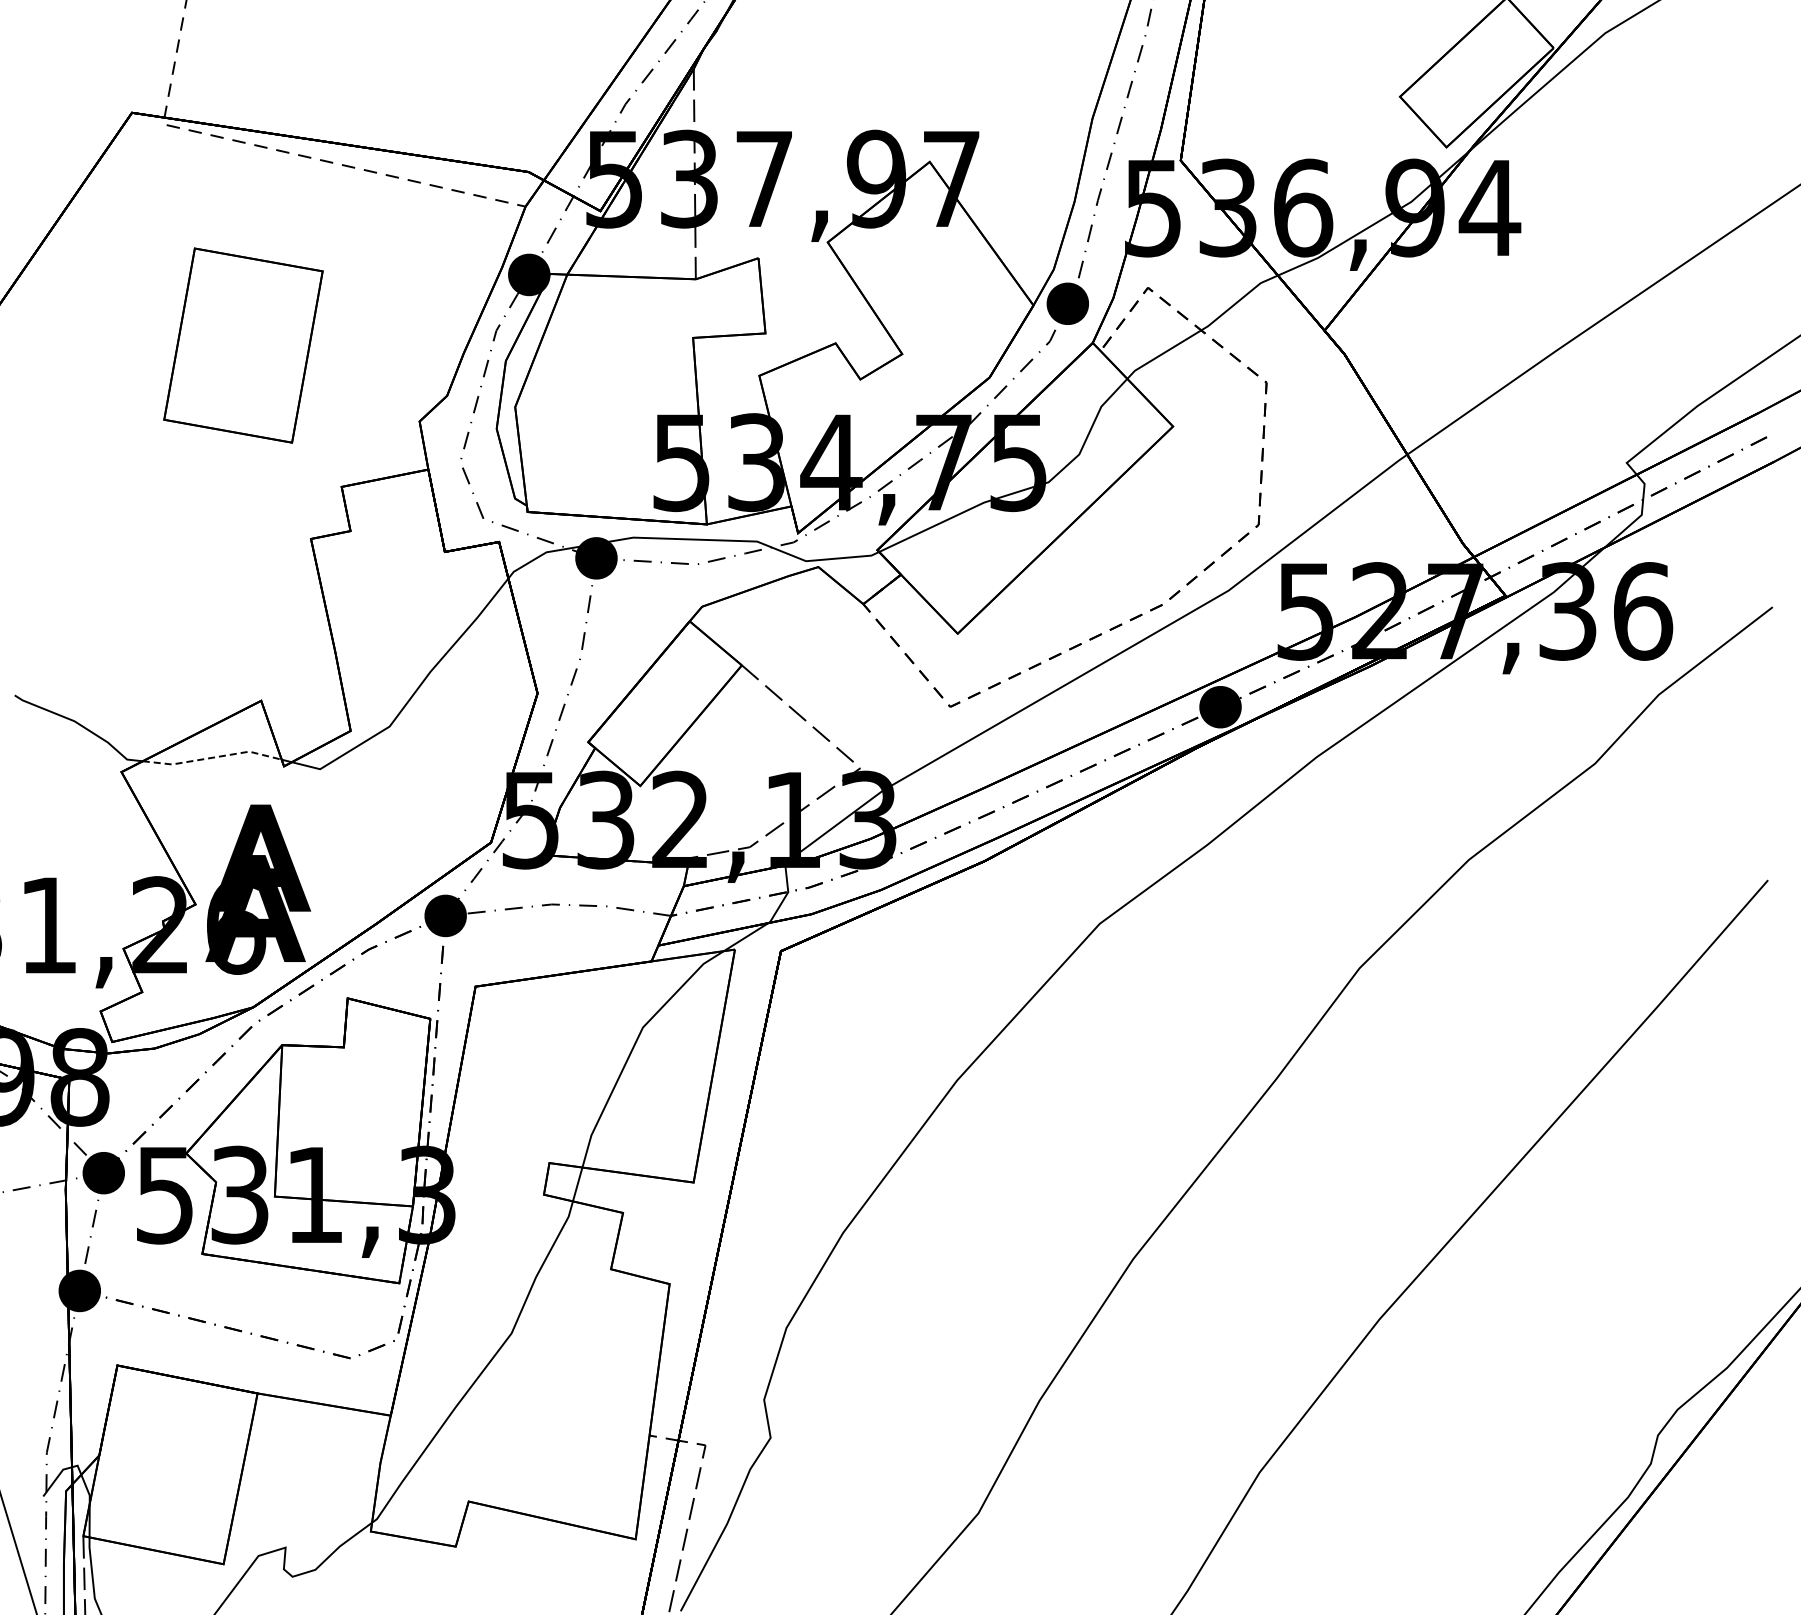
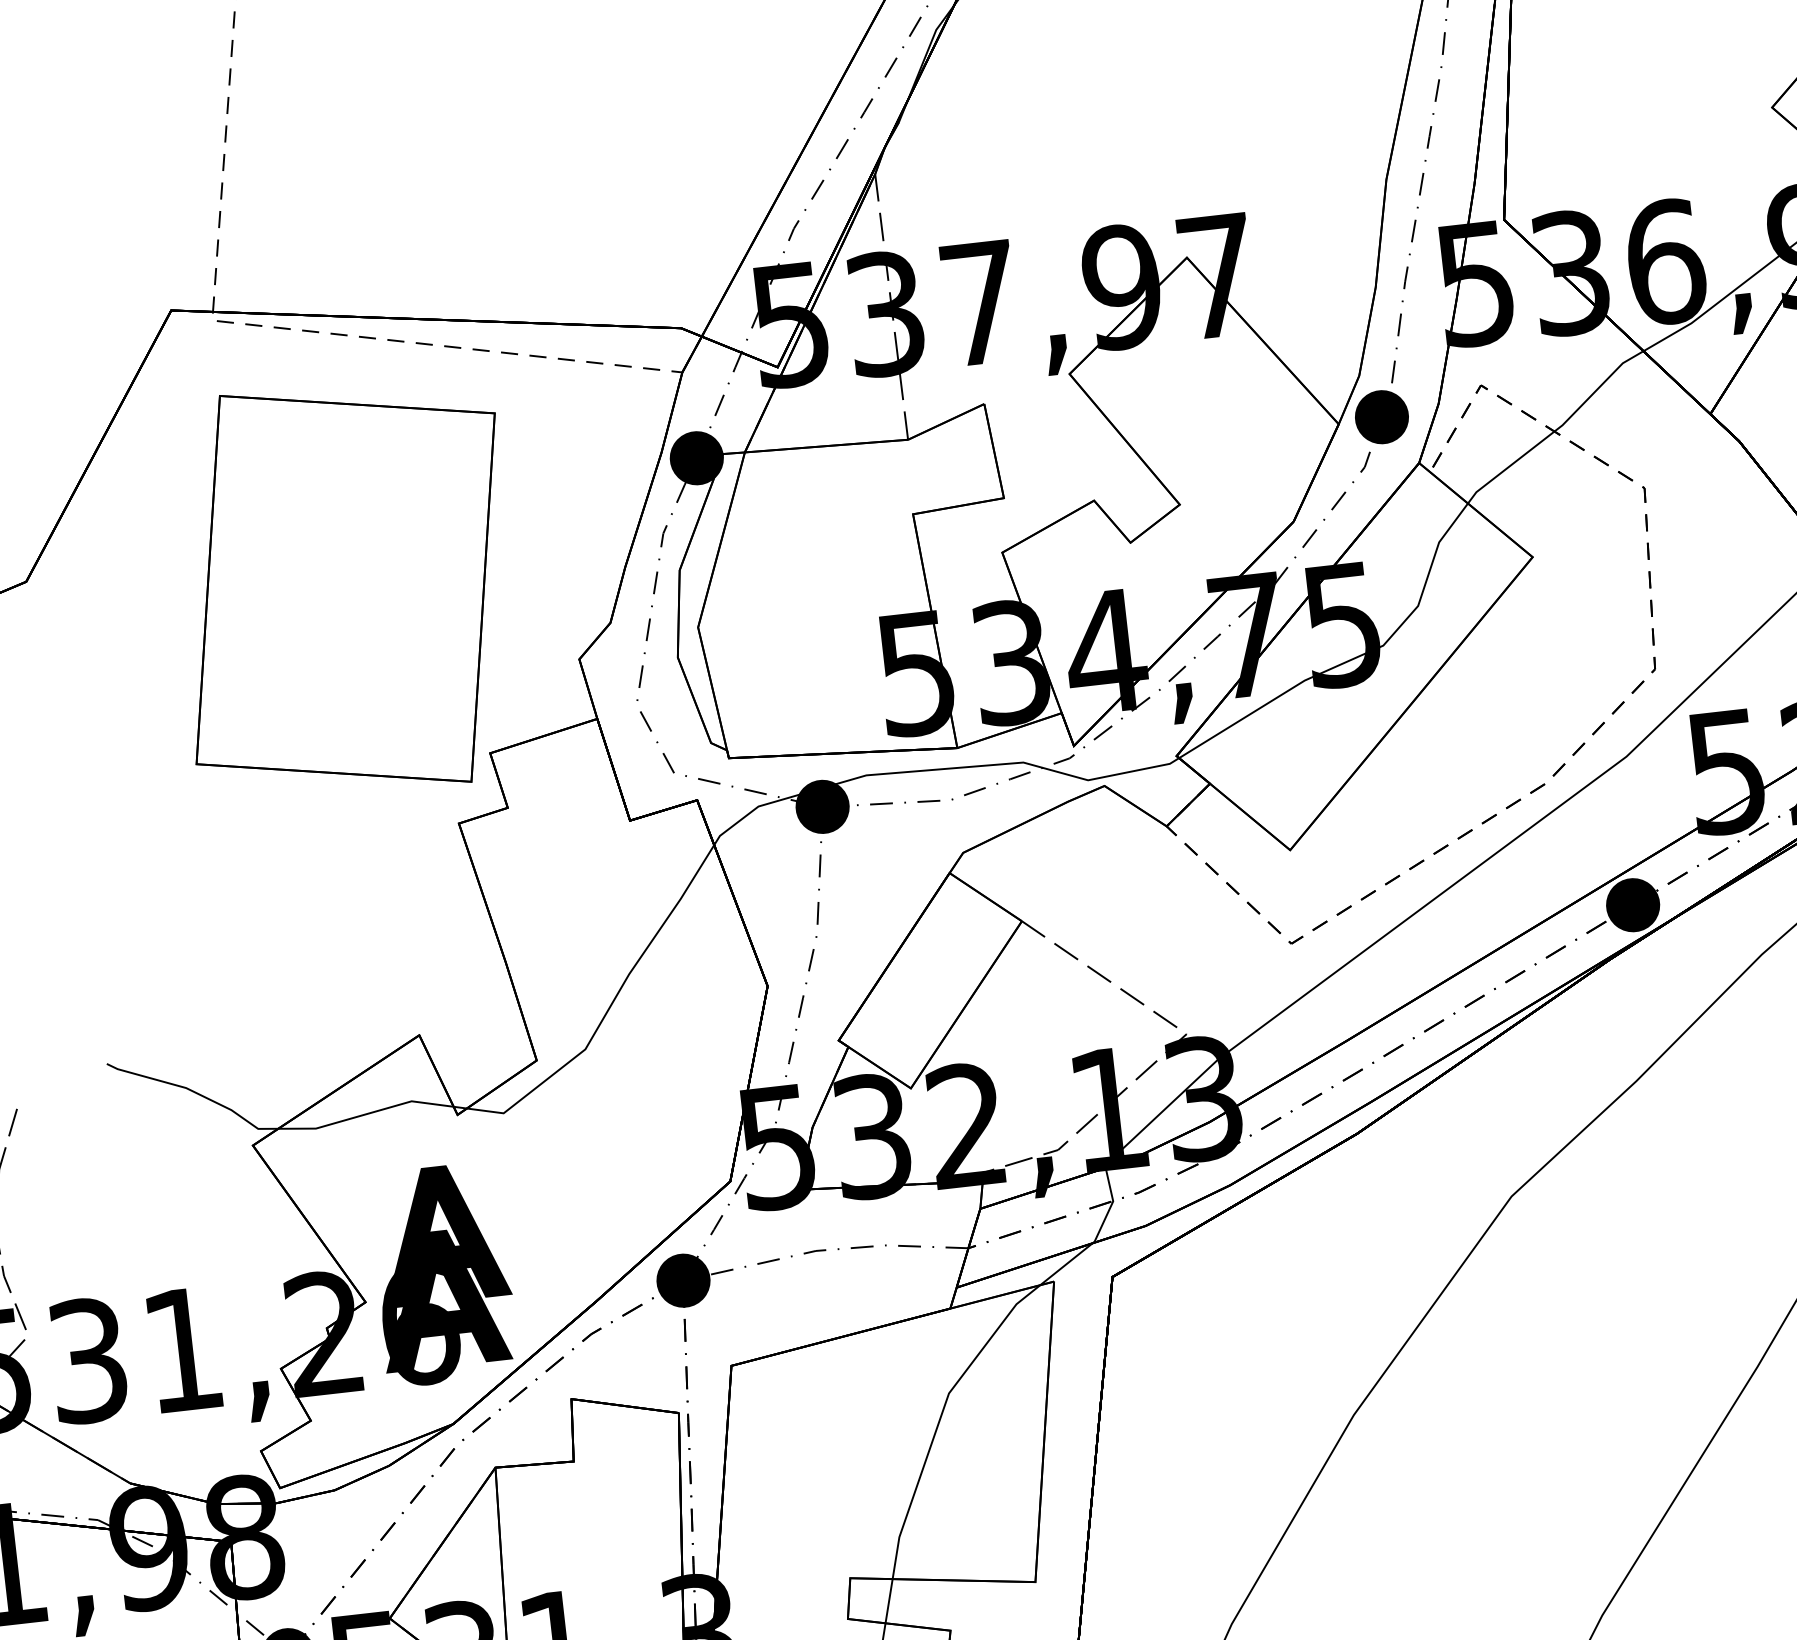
part: (243, 345) -> (345, 588), size x1.67
line: (213, 757) -> (367, 1113), dashed -> solid

